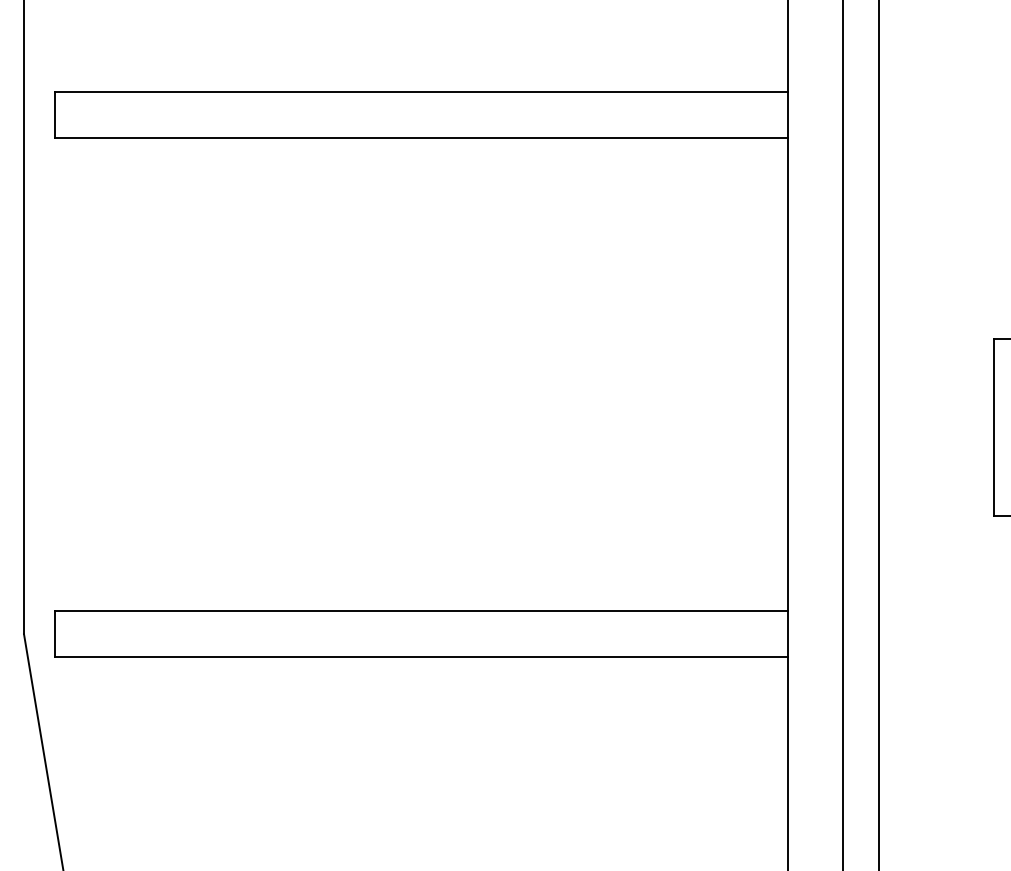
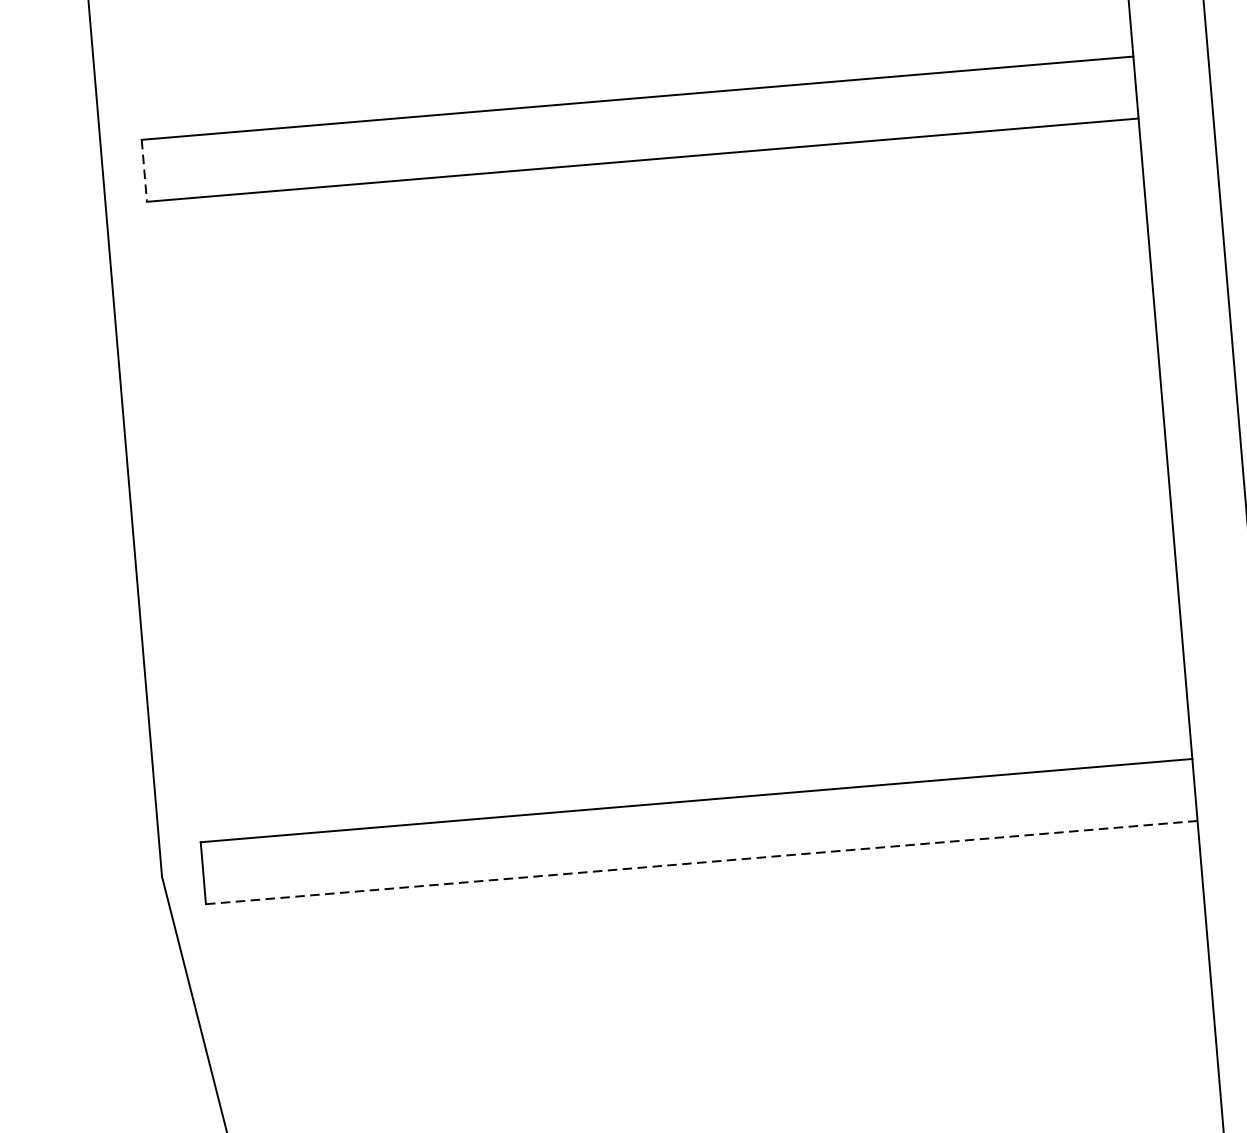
line: (54, 115) -> (144, 171), solid -> dashed
line: (421, 657) -> (702, 862), solid -> dashed

